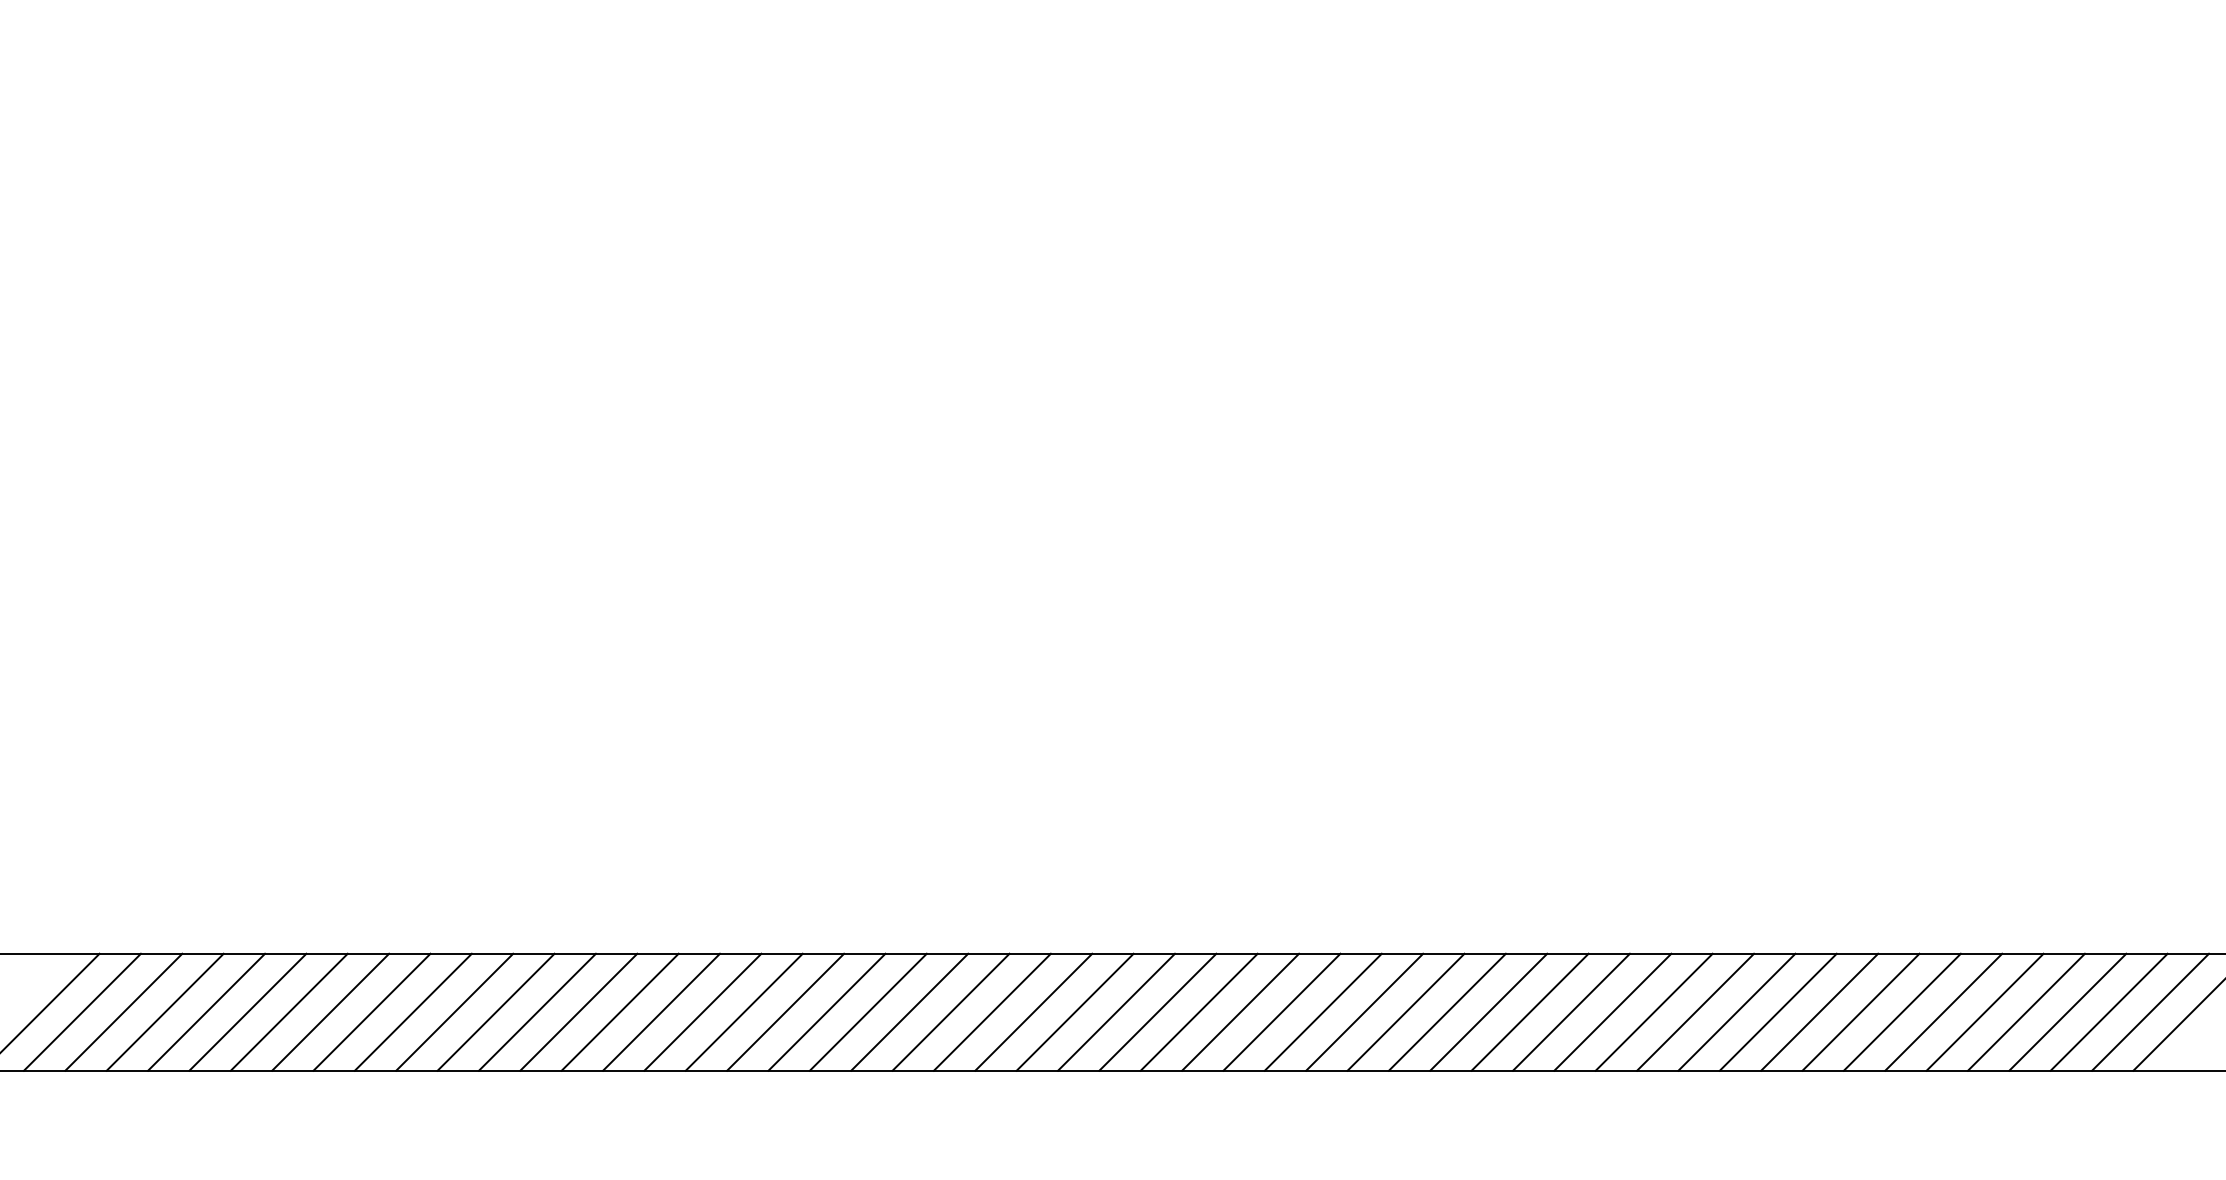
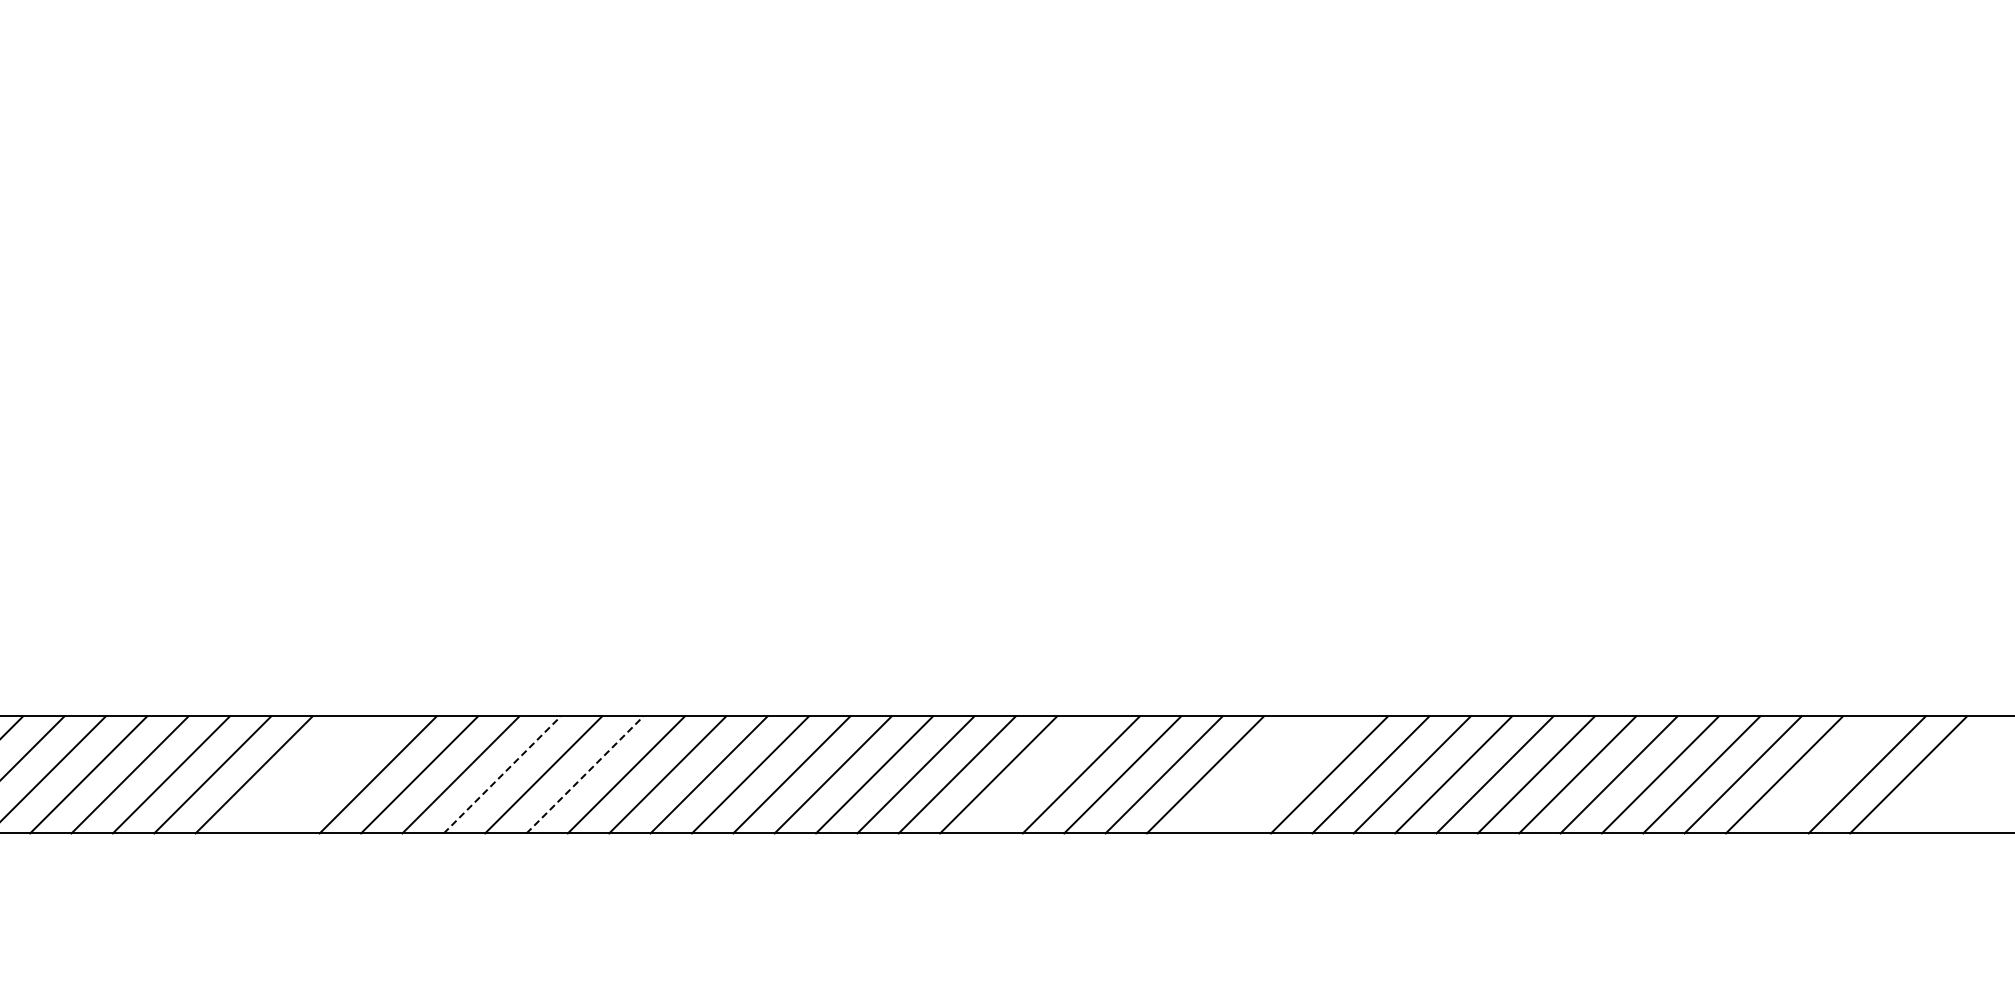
line: (578, 1011) -> (295, 774), removed
line: (619, 1011) -> (336, 774), removed
line: (1322, 1011) -> (1039, 774), removed
line: (1529, 1011) -> (1246, 774), removed
line: (1570, 1011) -> (1287, 774), removed
line: (2108, 1011) -> (1825, 774), removed
line: (785, 1012) -> (502, 775), solid -> dashed
line: (868, 1012) -> (585, 775), solid -> dashed

